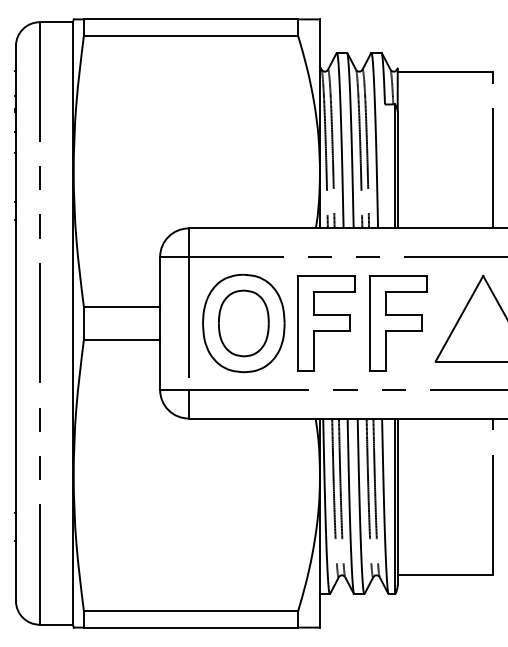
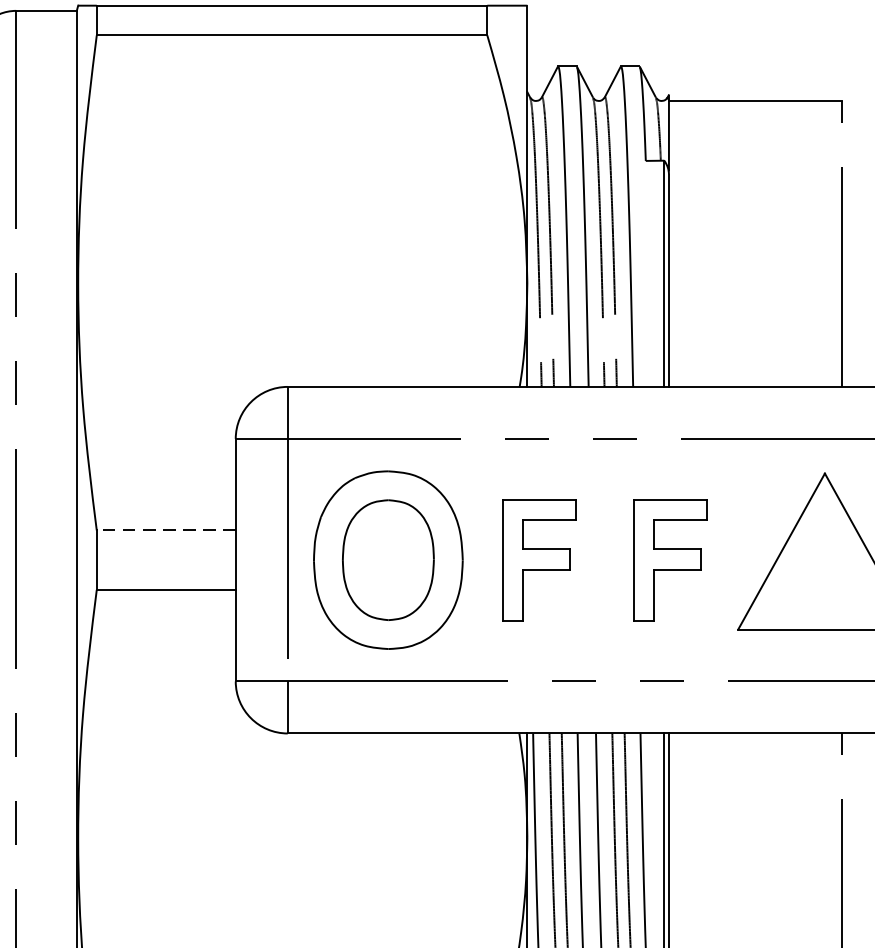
line: (121, 307) -> (165, 531), solid -> dashed
part: (326, 323) -> (539, 560), size x0.7
part: (398, 323) -> (670, 560), size x0.7

